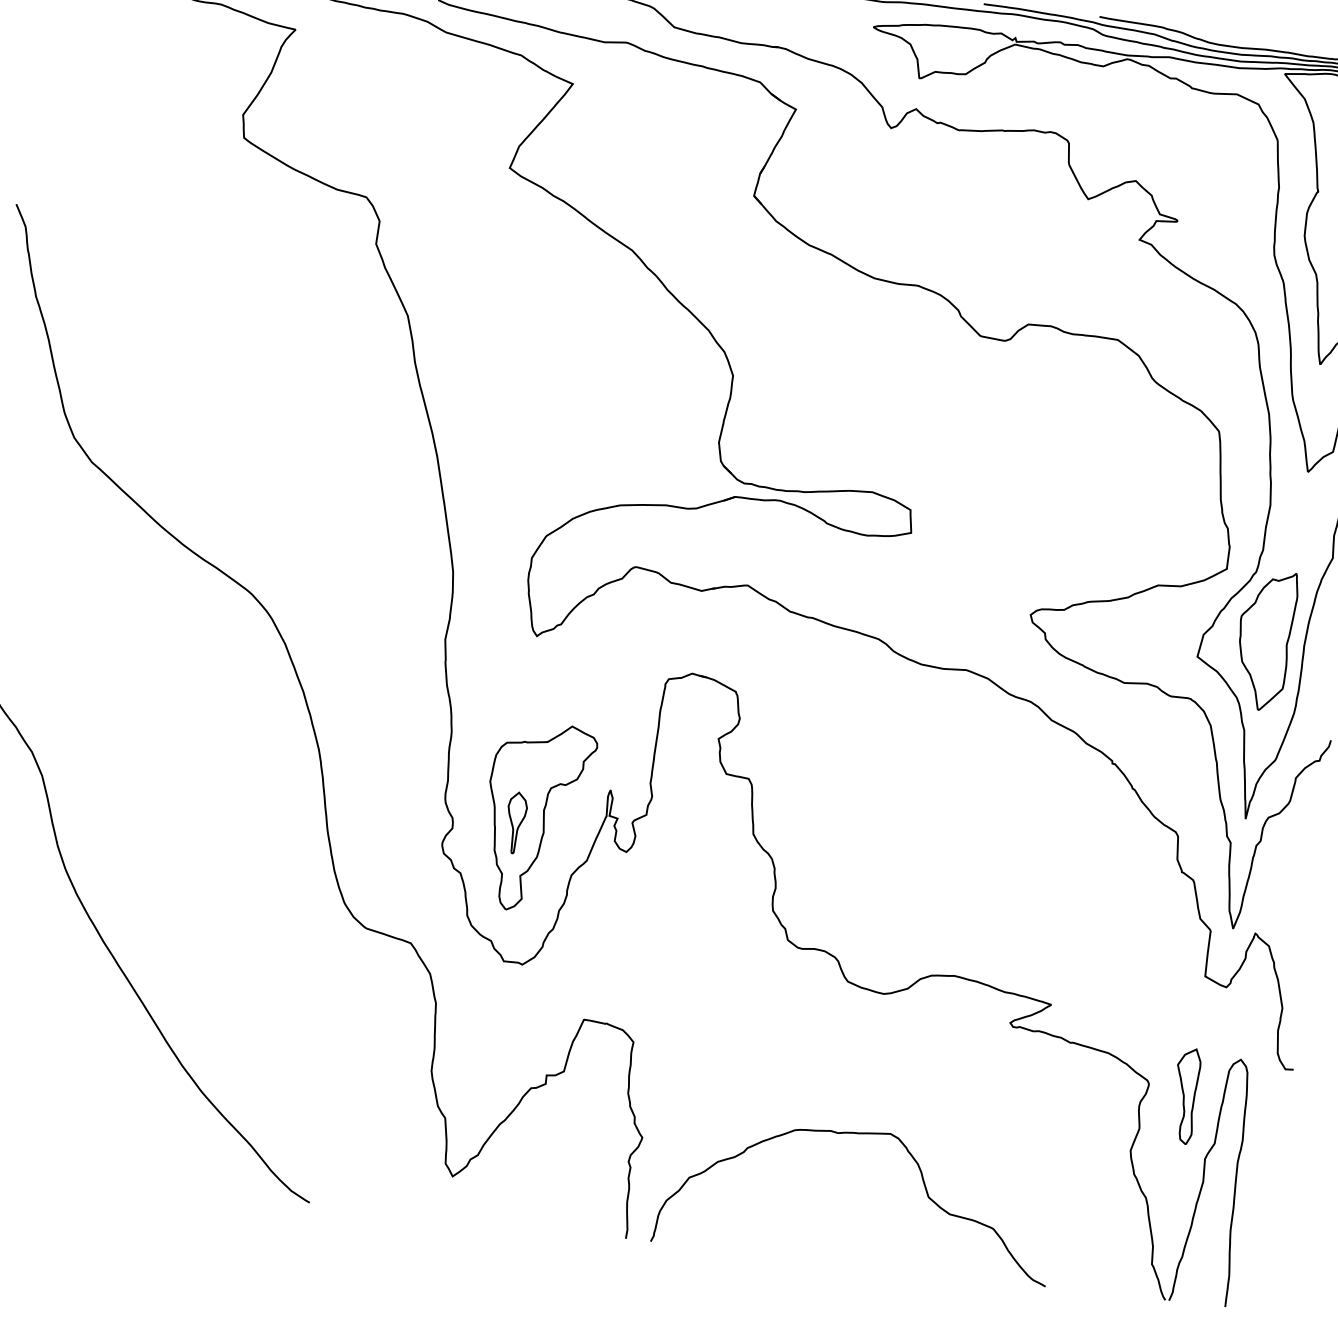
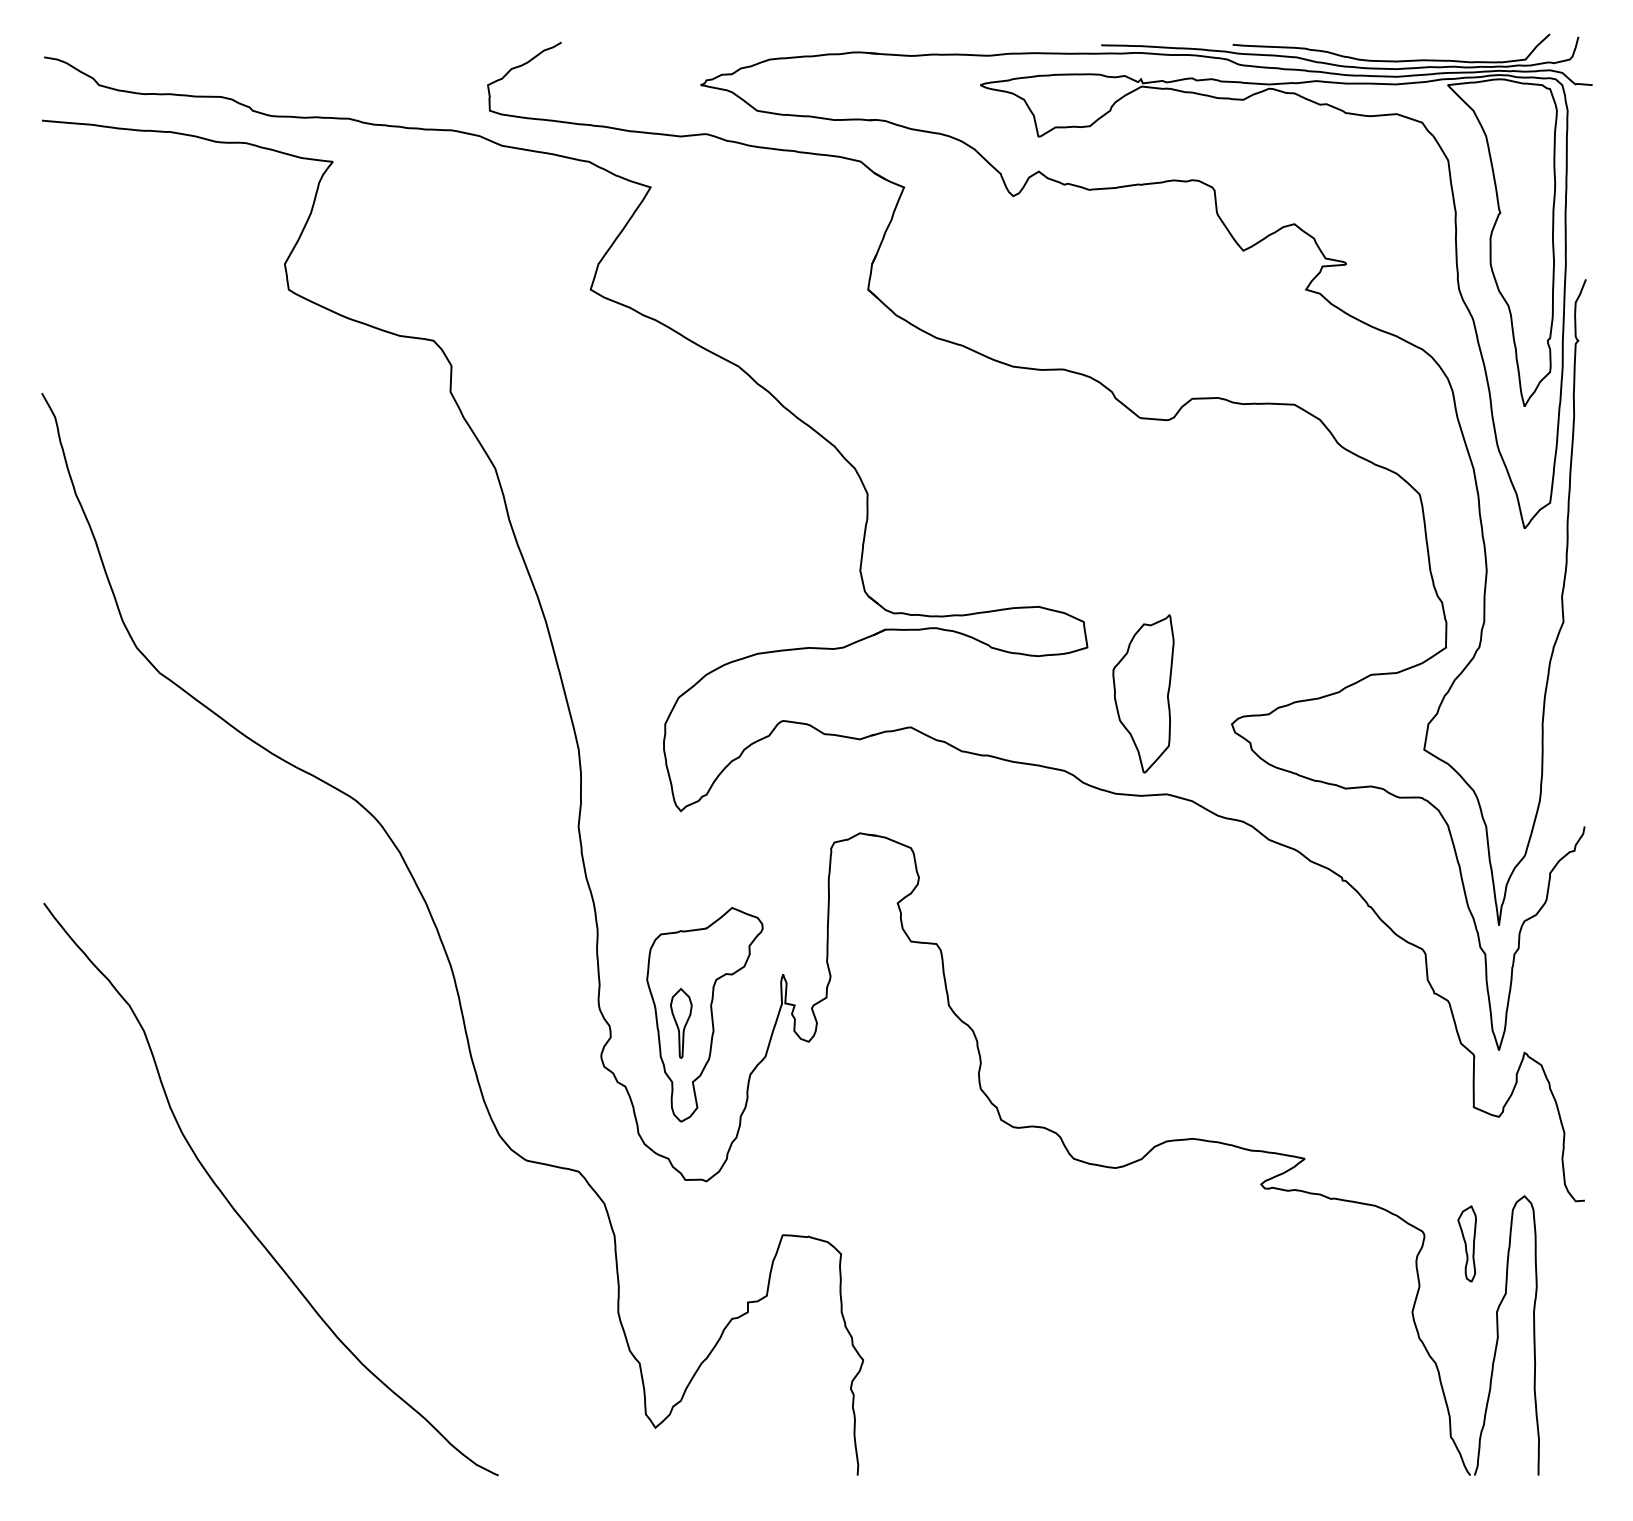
part: (1265, 640) -> (1143, 693), moved
part: (1185, 1095) -> (1466, 1243), size x0.7
curve: (861, 1134) -> (1108, 1328), removed

